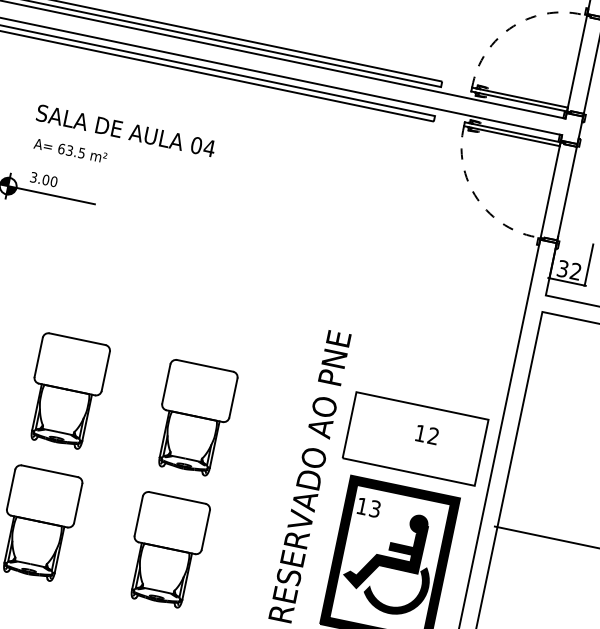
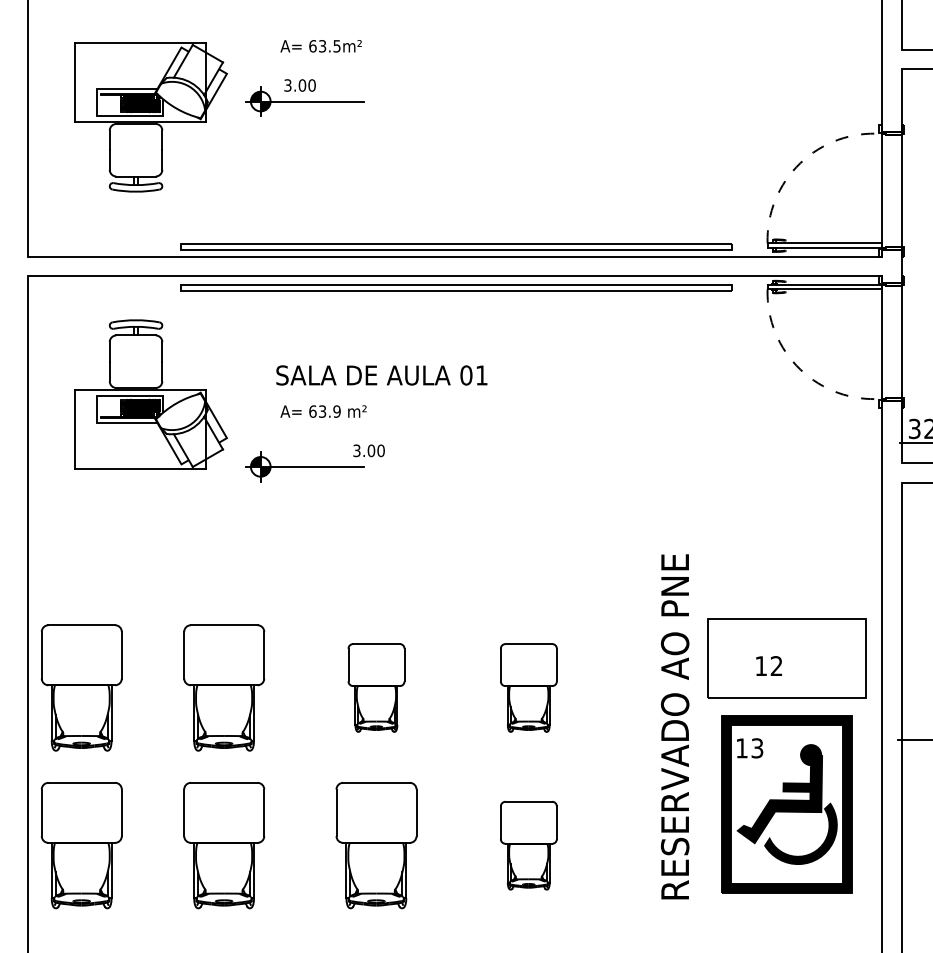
text: (209, 148) -> (481, 375), 04 -> 01
text: (81, 153) -> (336, 411), 63.5 -> 63.9
text: (43, 179) -> (368, 450), moved
part: (66, 391) -> (376, 687), size x0.7
part: (193, 417) -> (528, 687), size x0.7
text: (426, 434) -> (768, 665), moved
part: (166, 550) -> (528, 845), size x0.7

